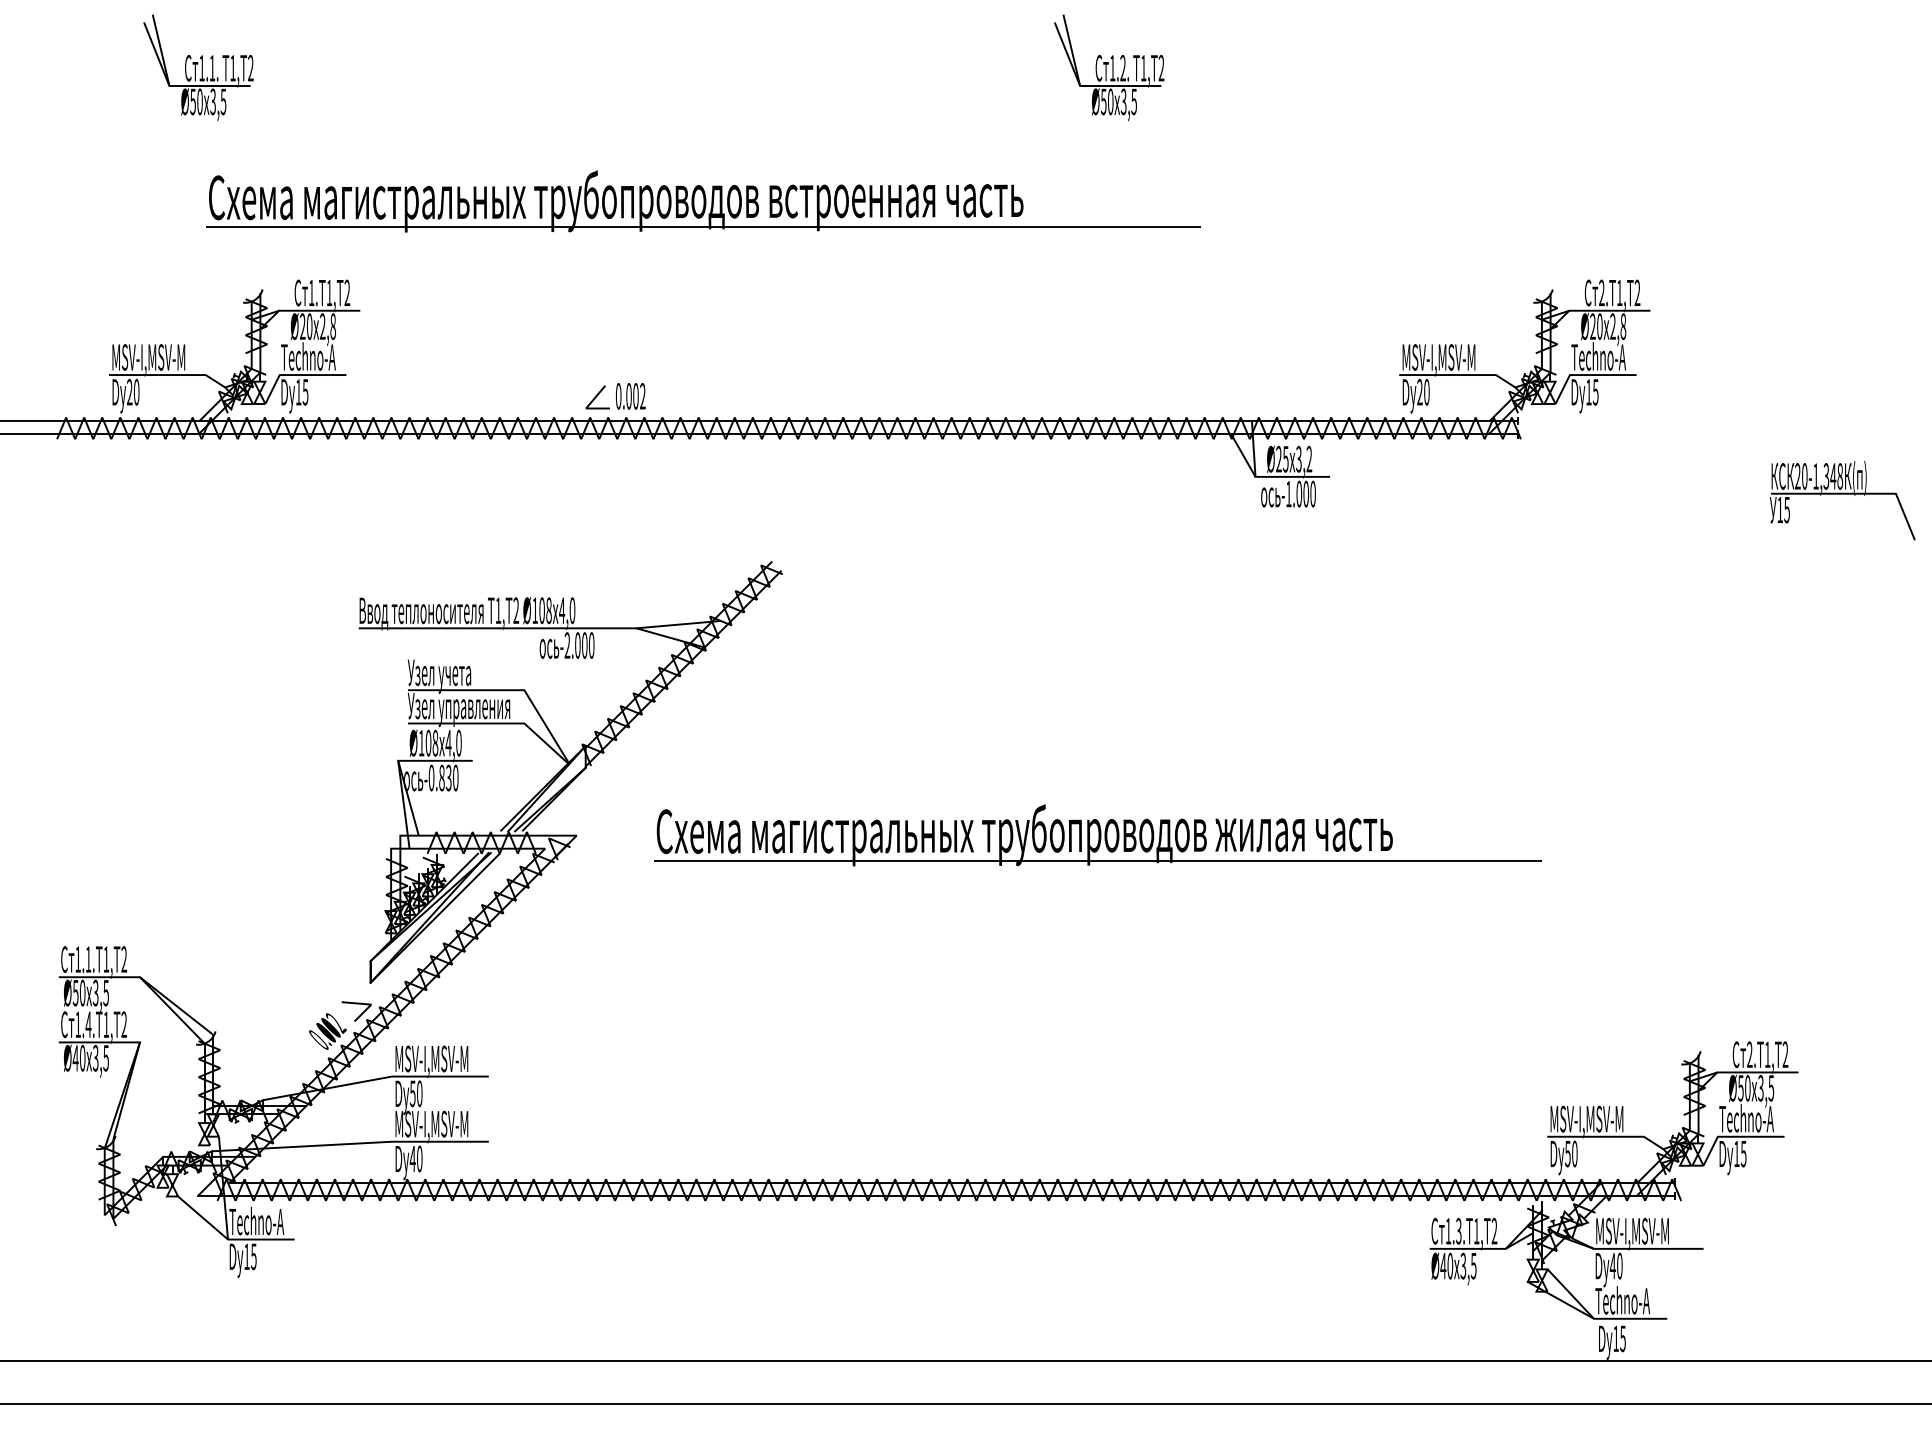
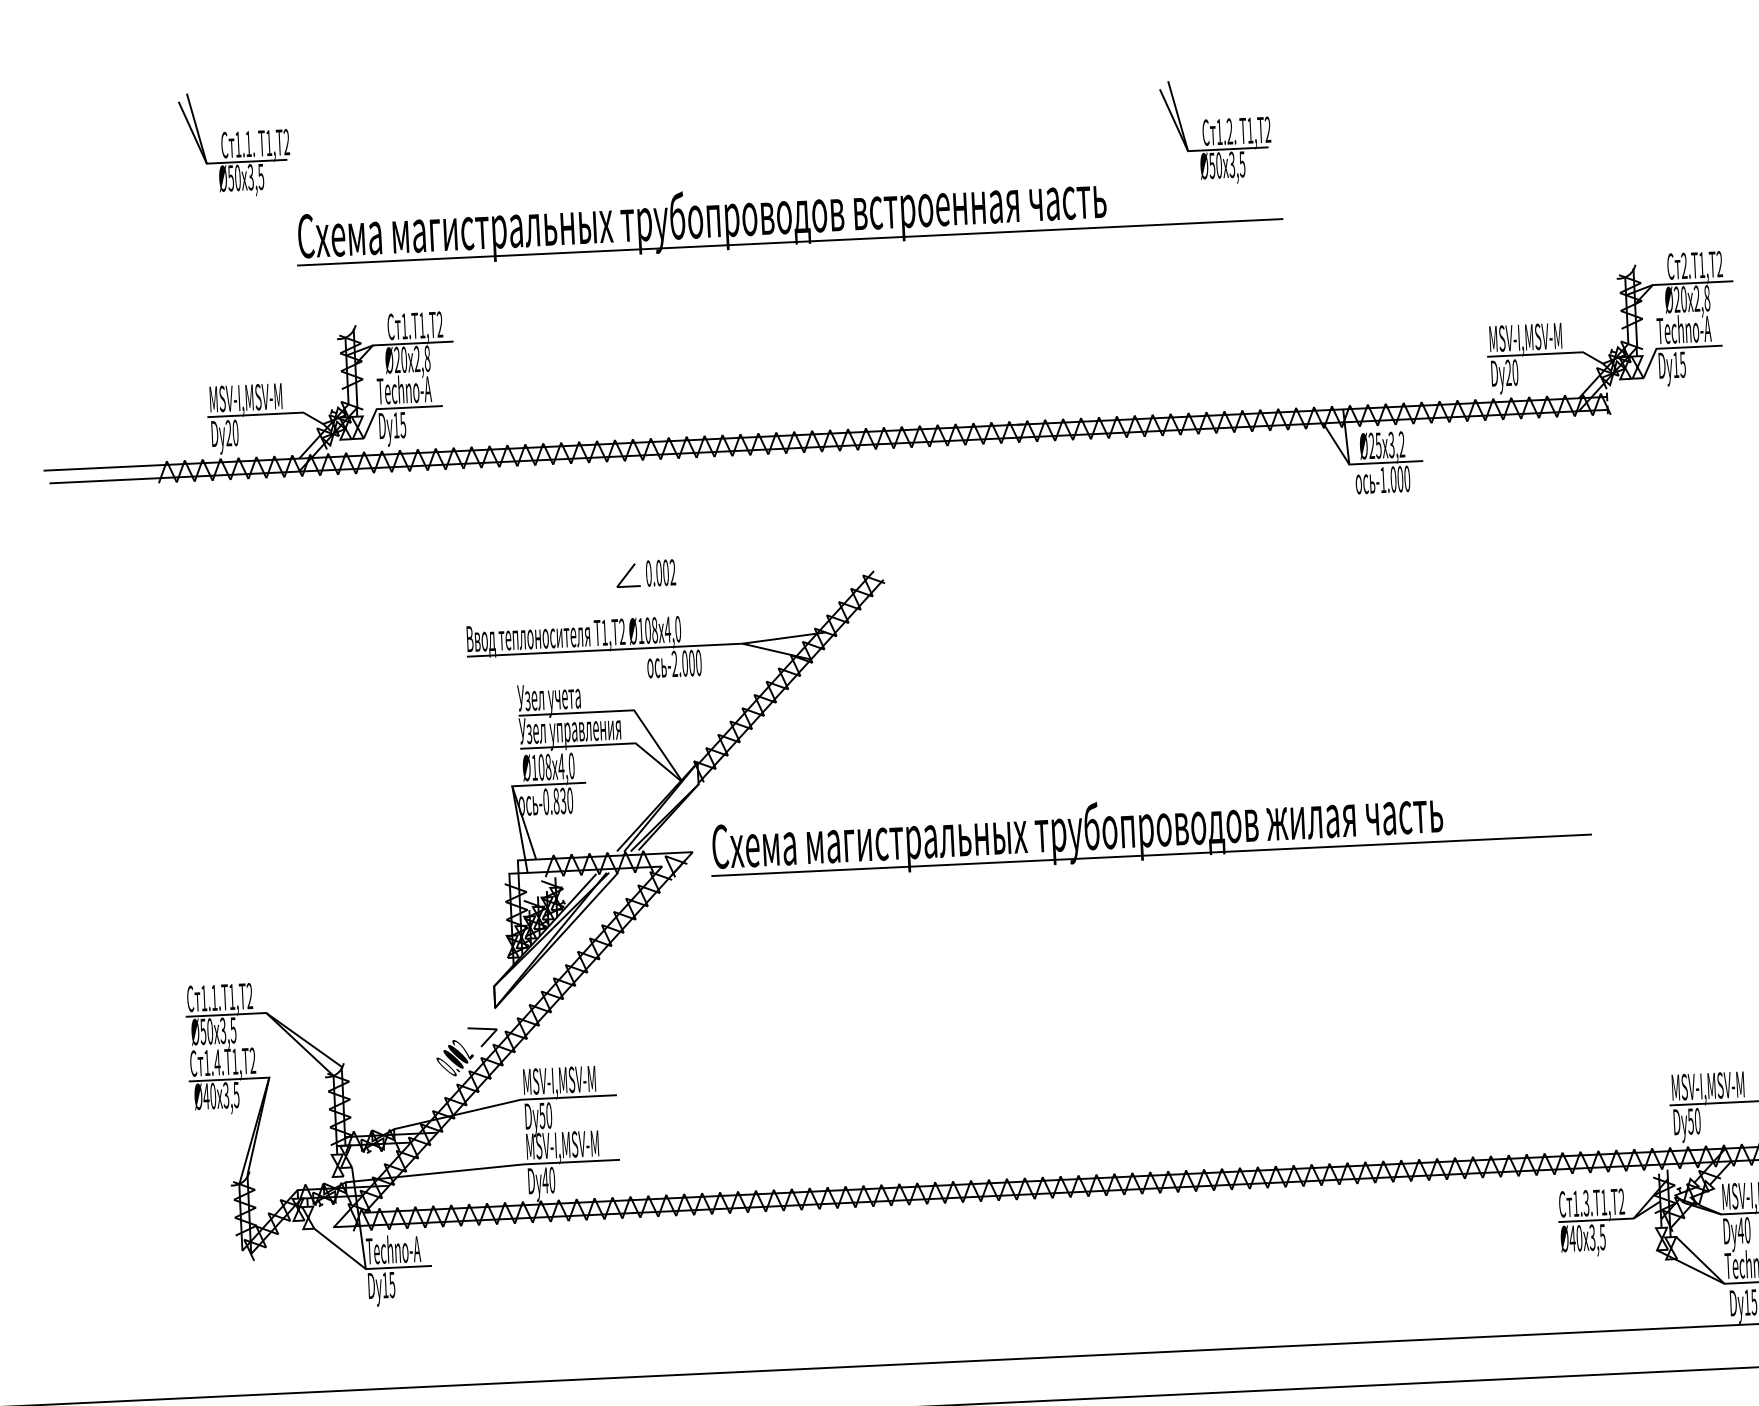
part: (198, 67) -> (234, 143), moved
part: (1109, 67) -> (1216, 131), moved
part: (615, 396) -> (645, 573), moved
part: (1097, 835) -> (1149, 830), moved

